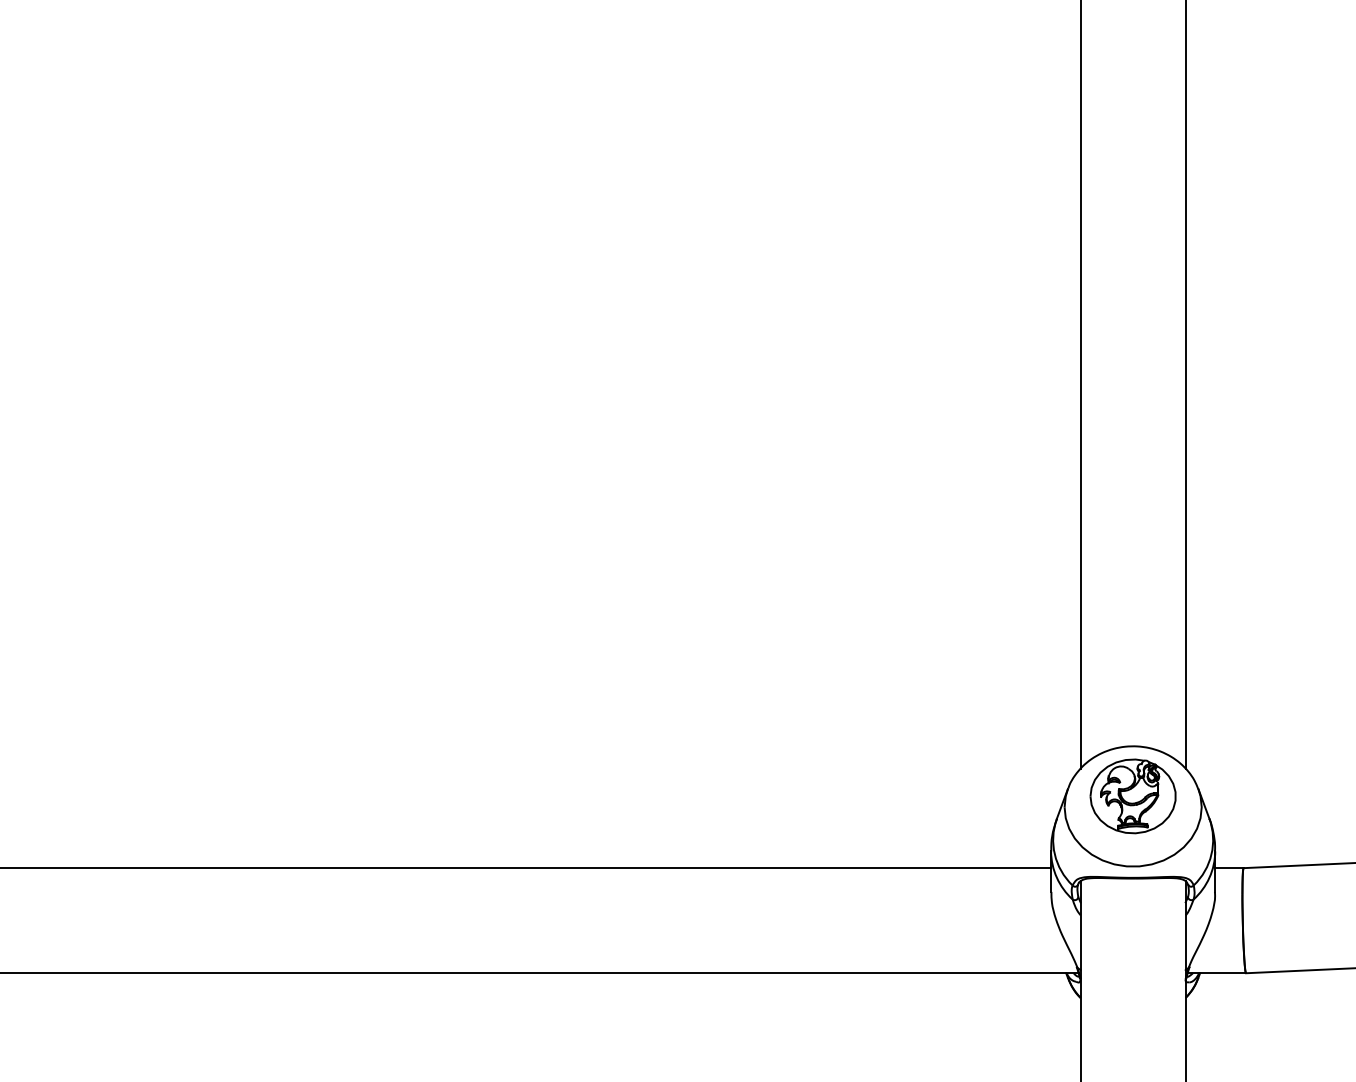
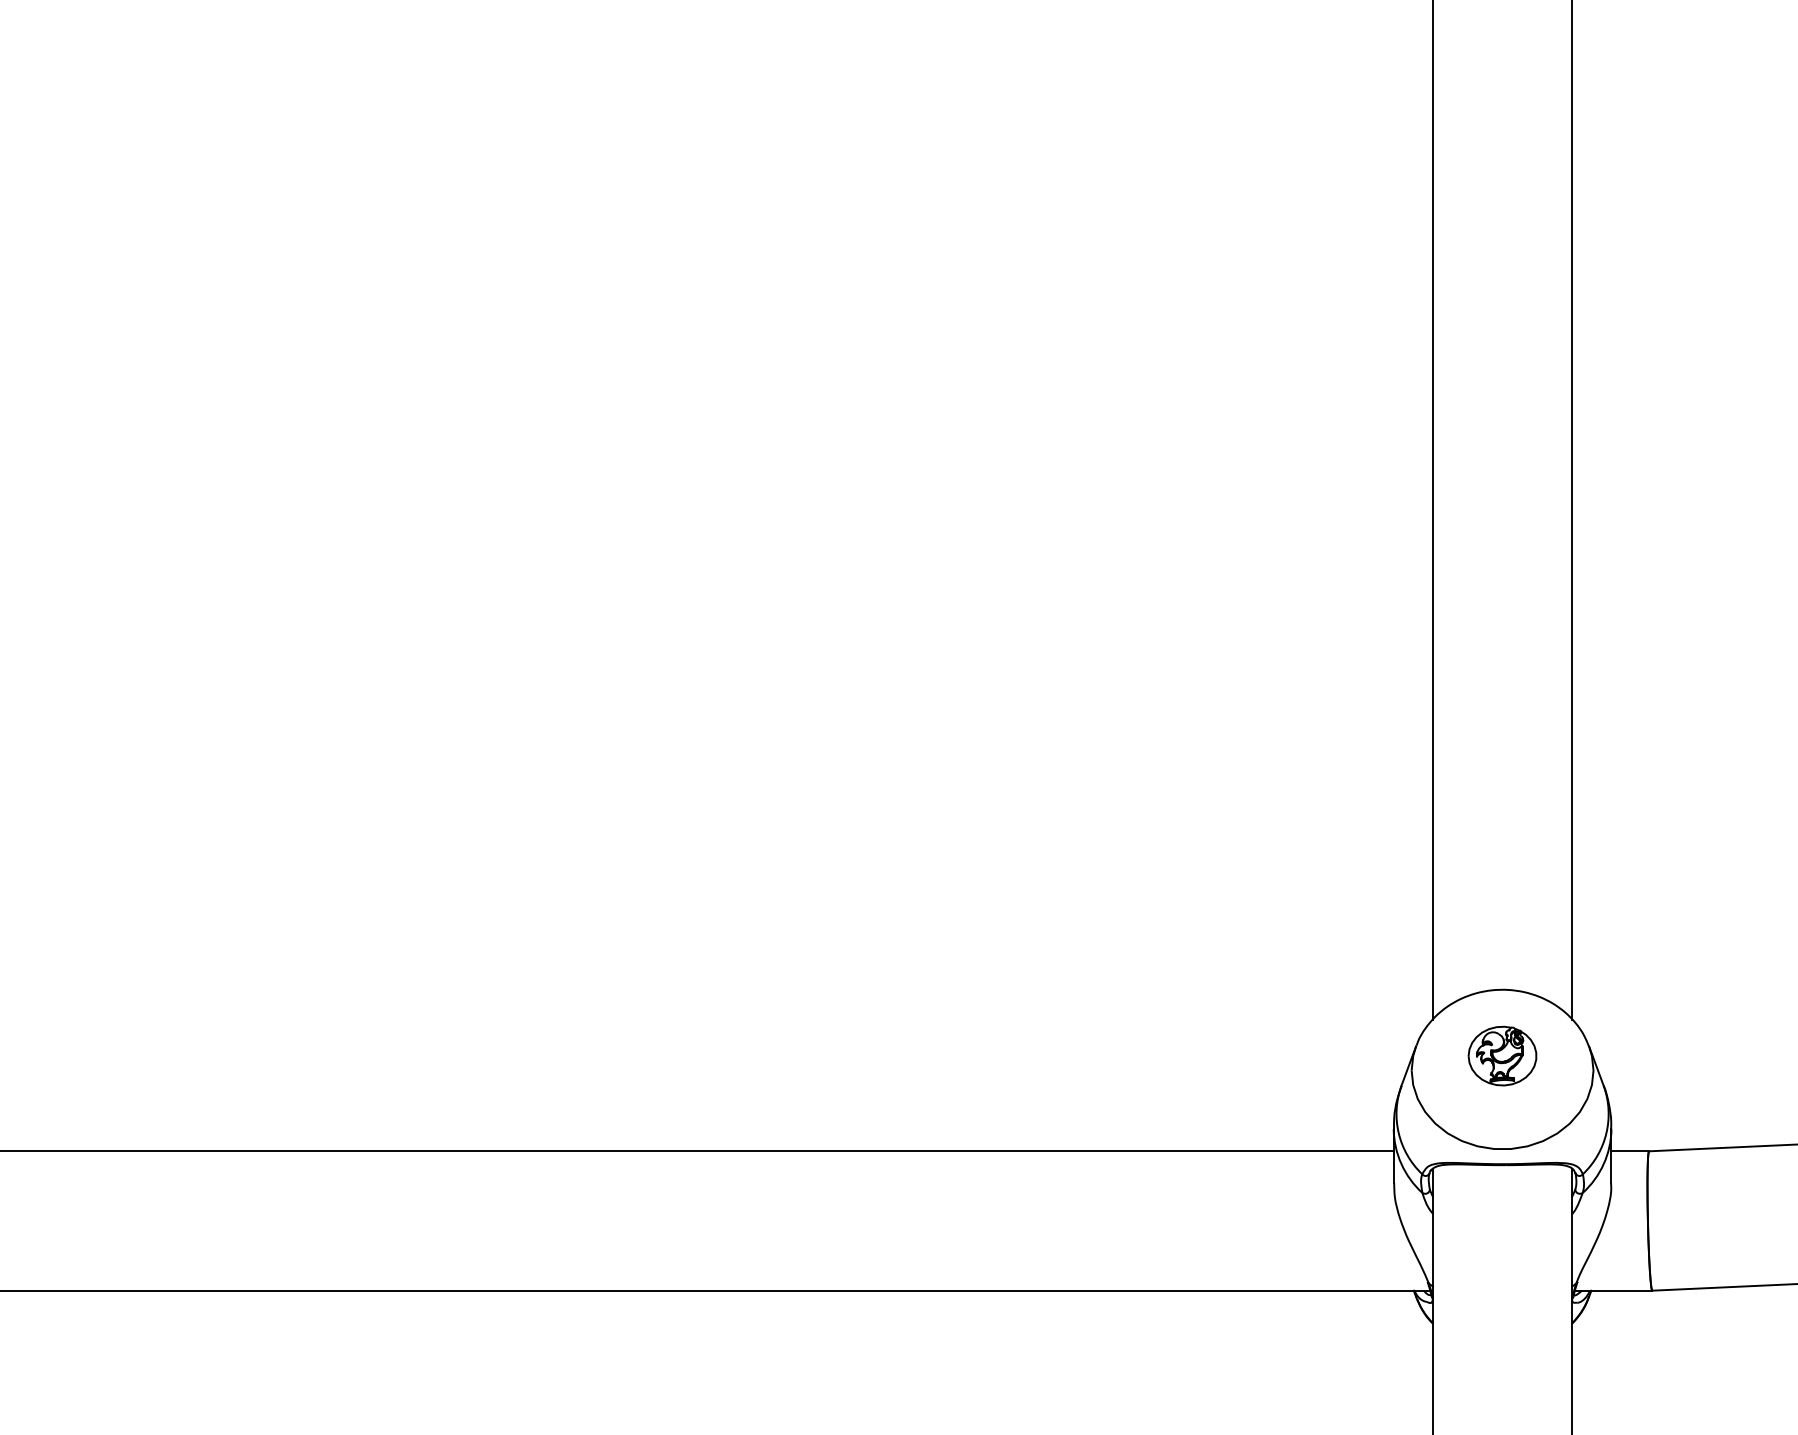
part: (1133, 795) -> (1502, 1055), size x0.6

